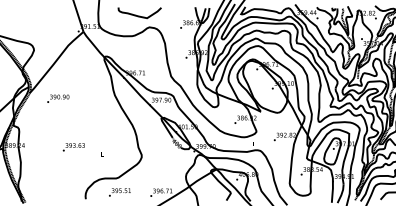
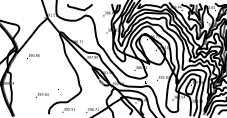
text: (74, 147) -> (42, 95), moved

